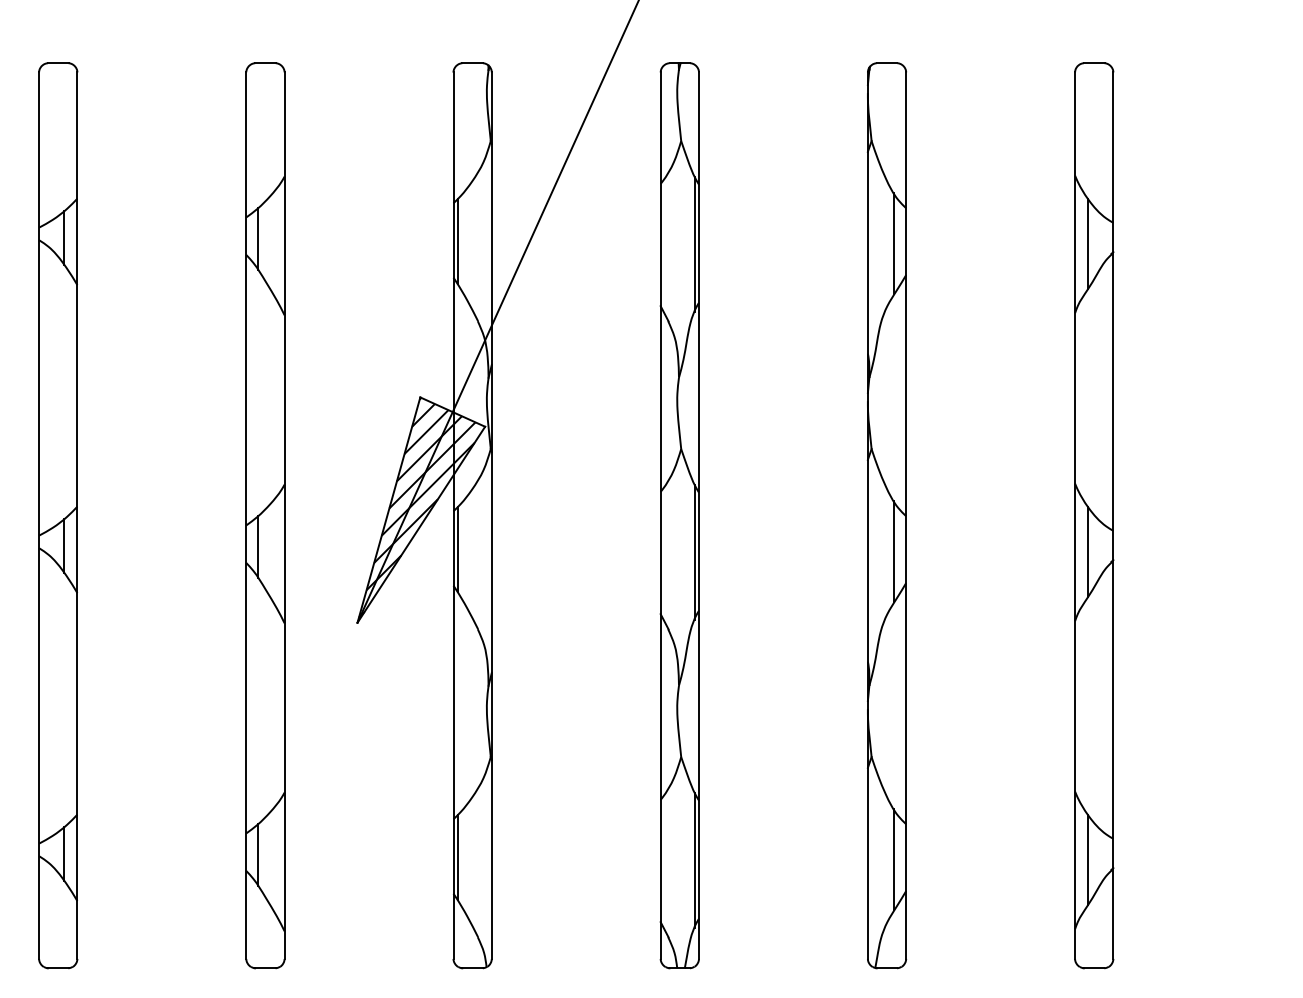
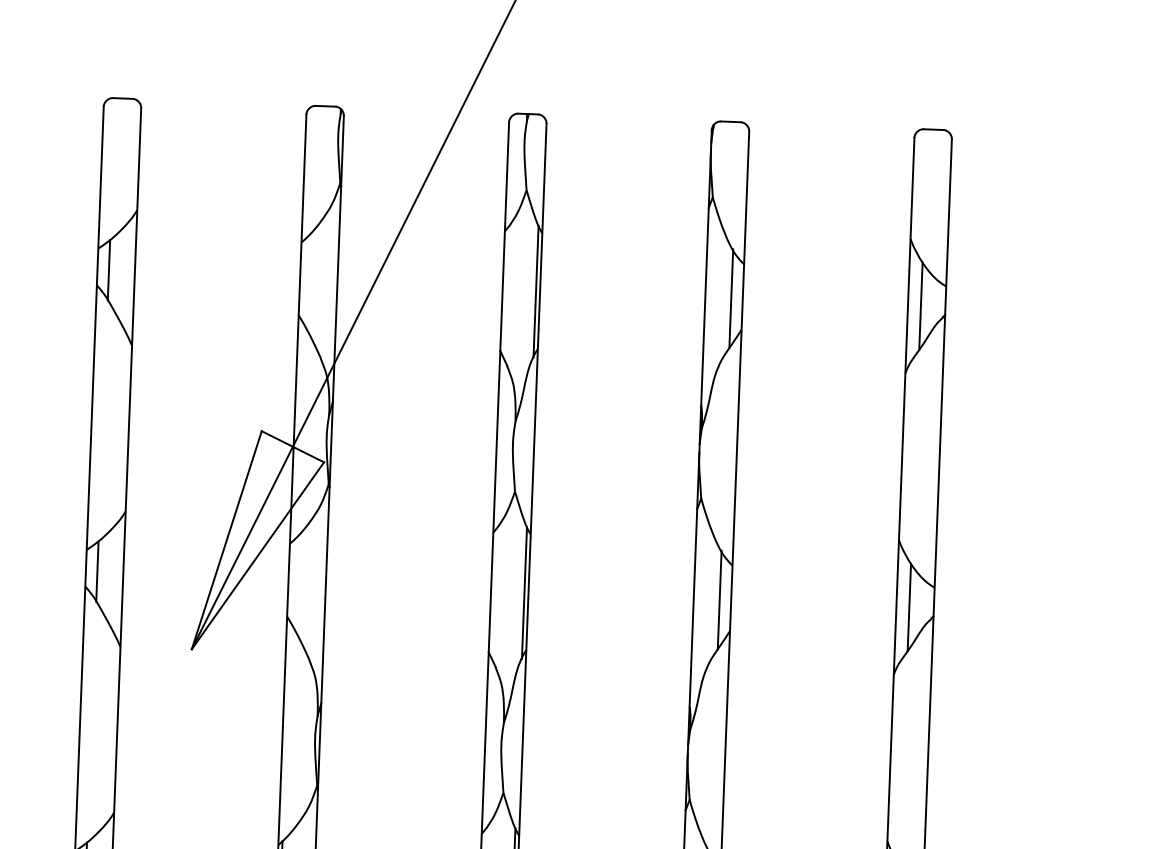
line: (457, 241) -> (303, 280), removed
hatch: (417, 507) -> (254, 538), removed
line: (457, 549) -> (292, 581), removed

